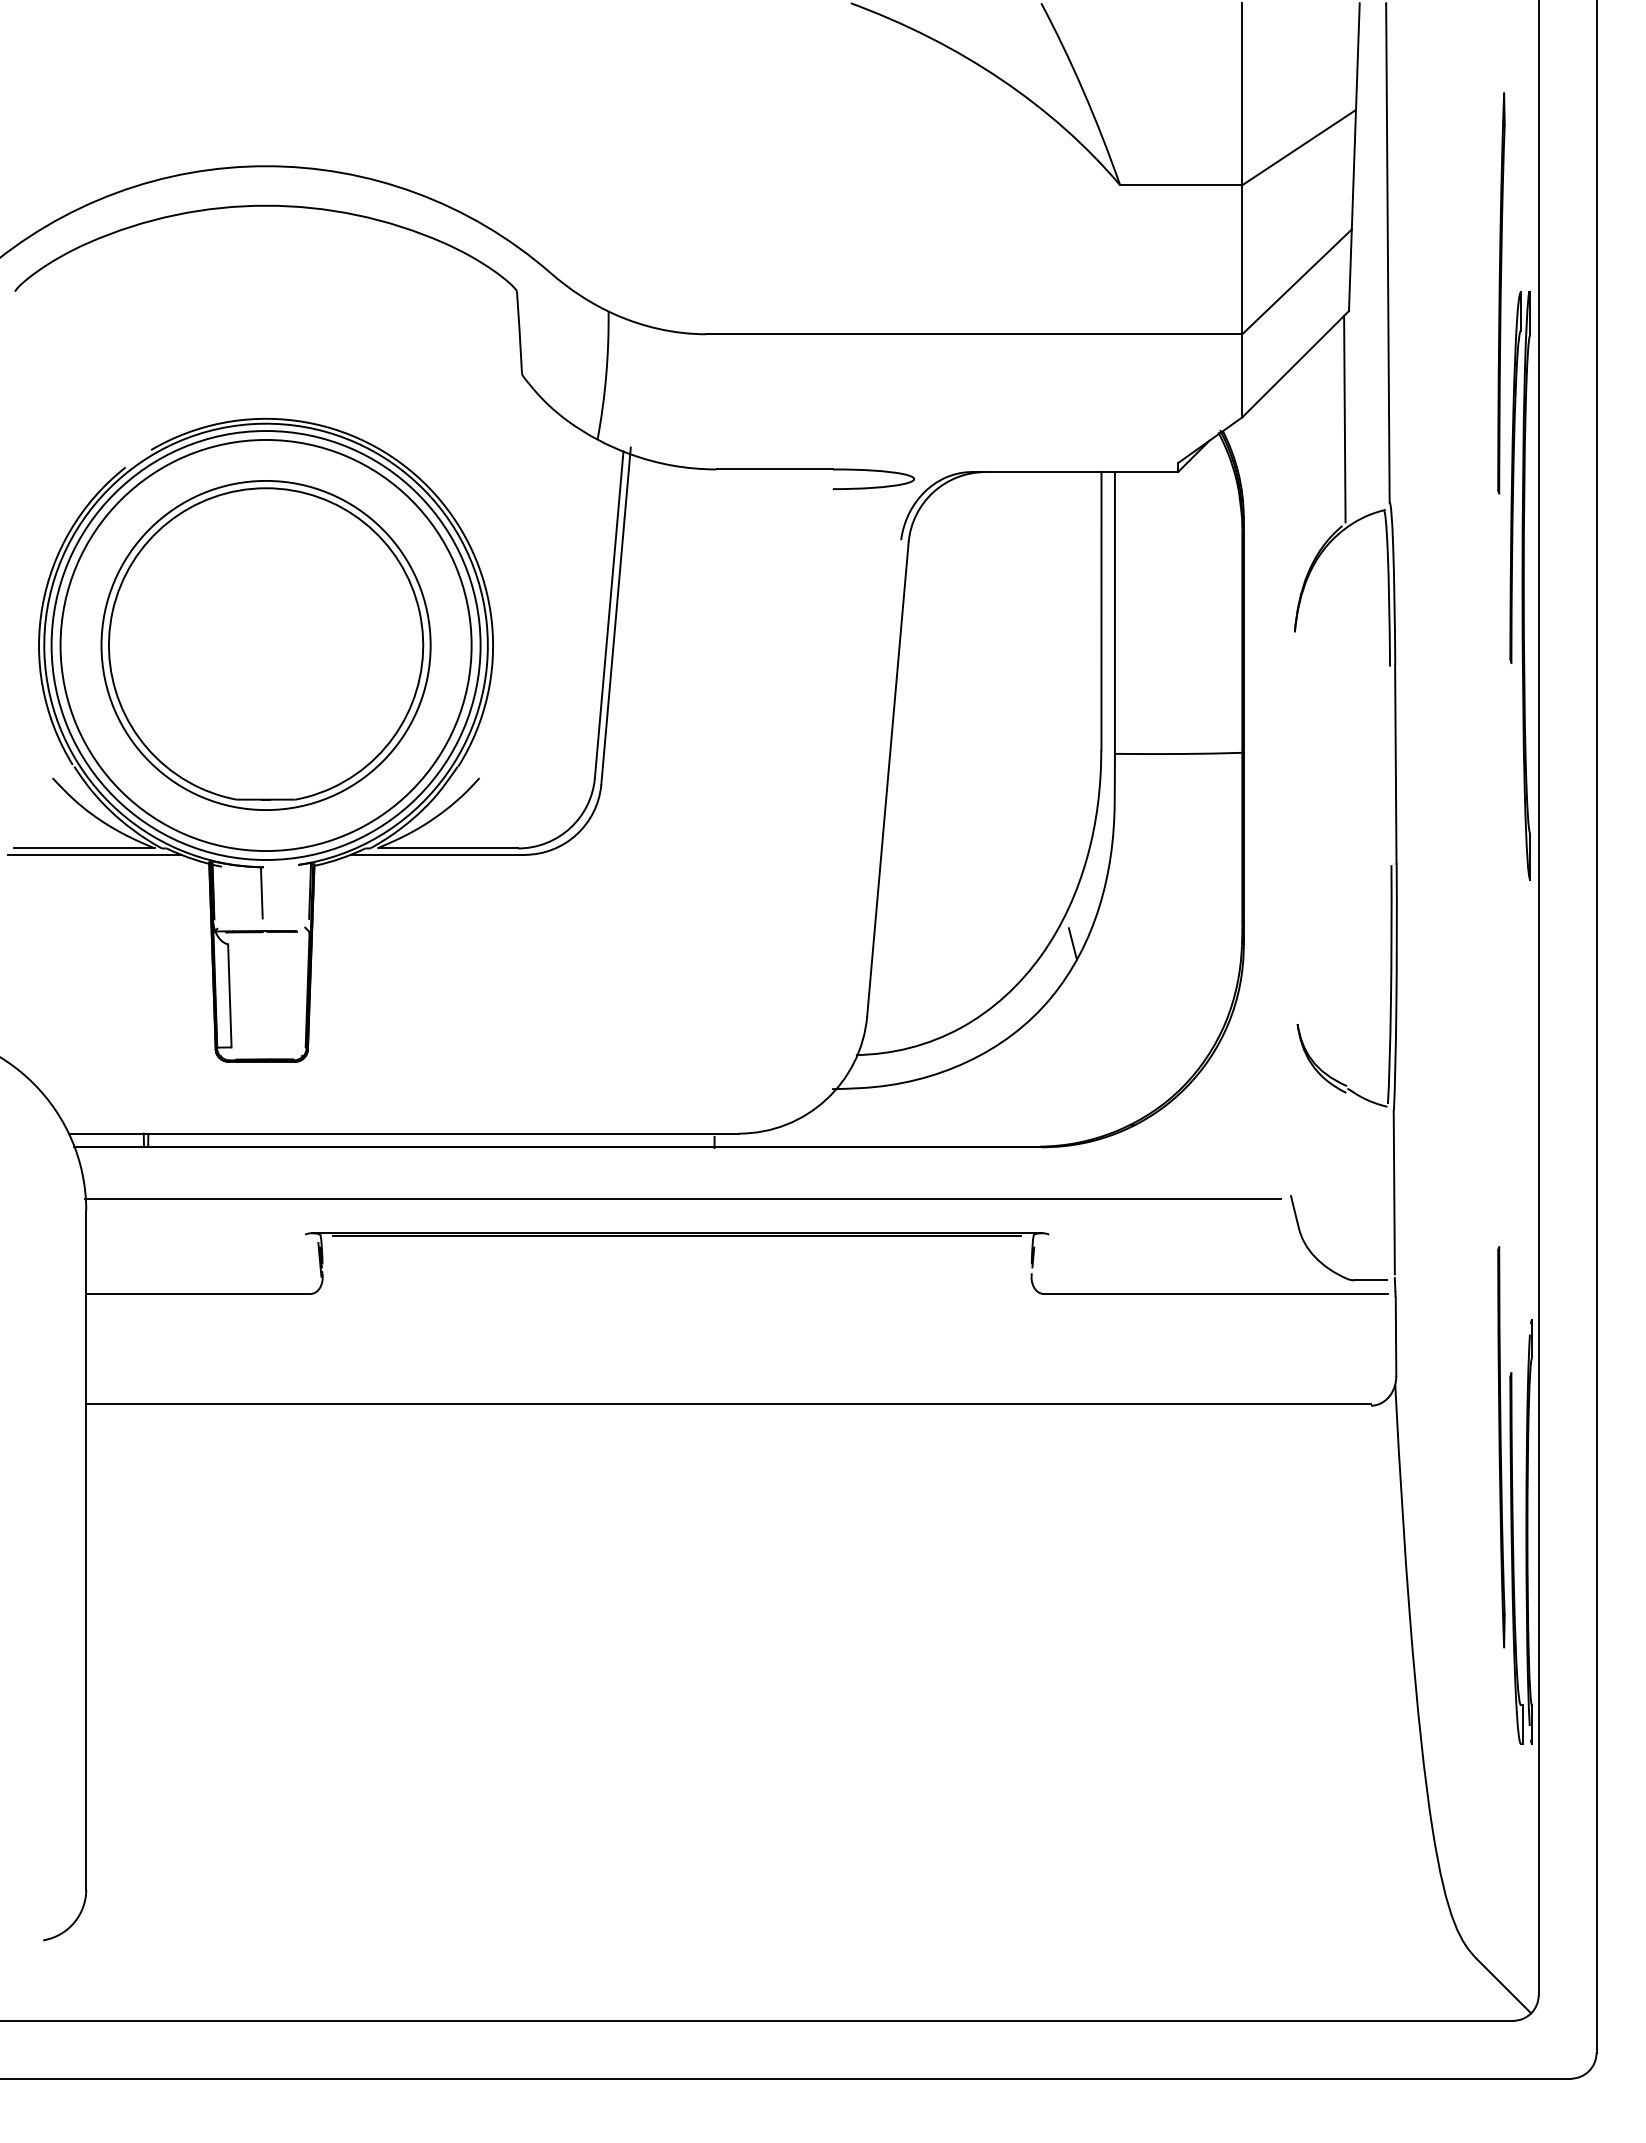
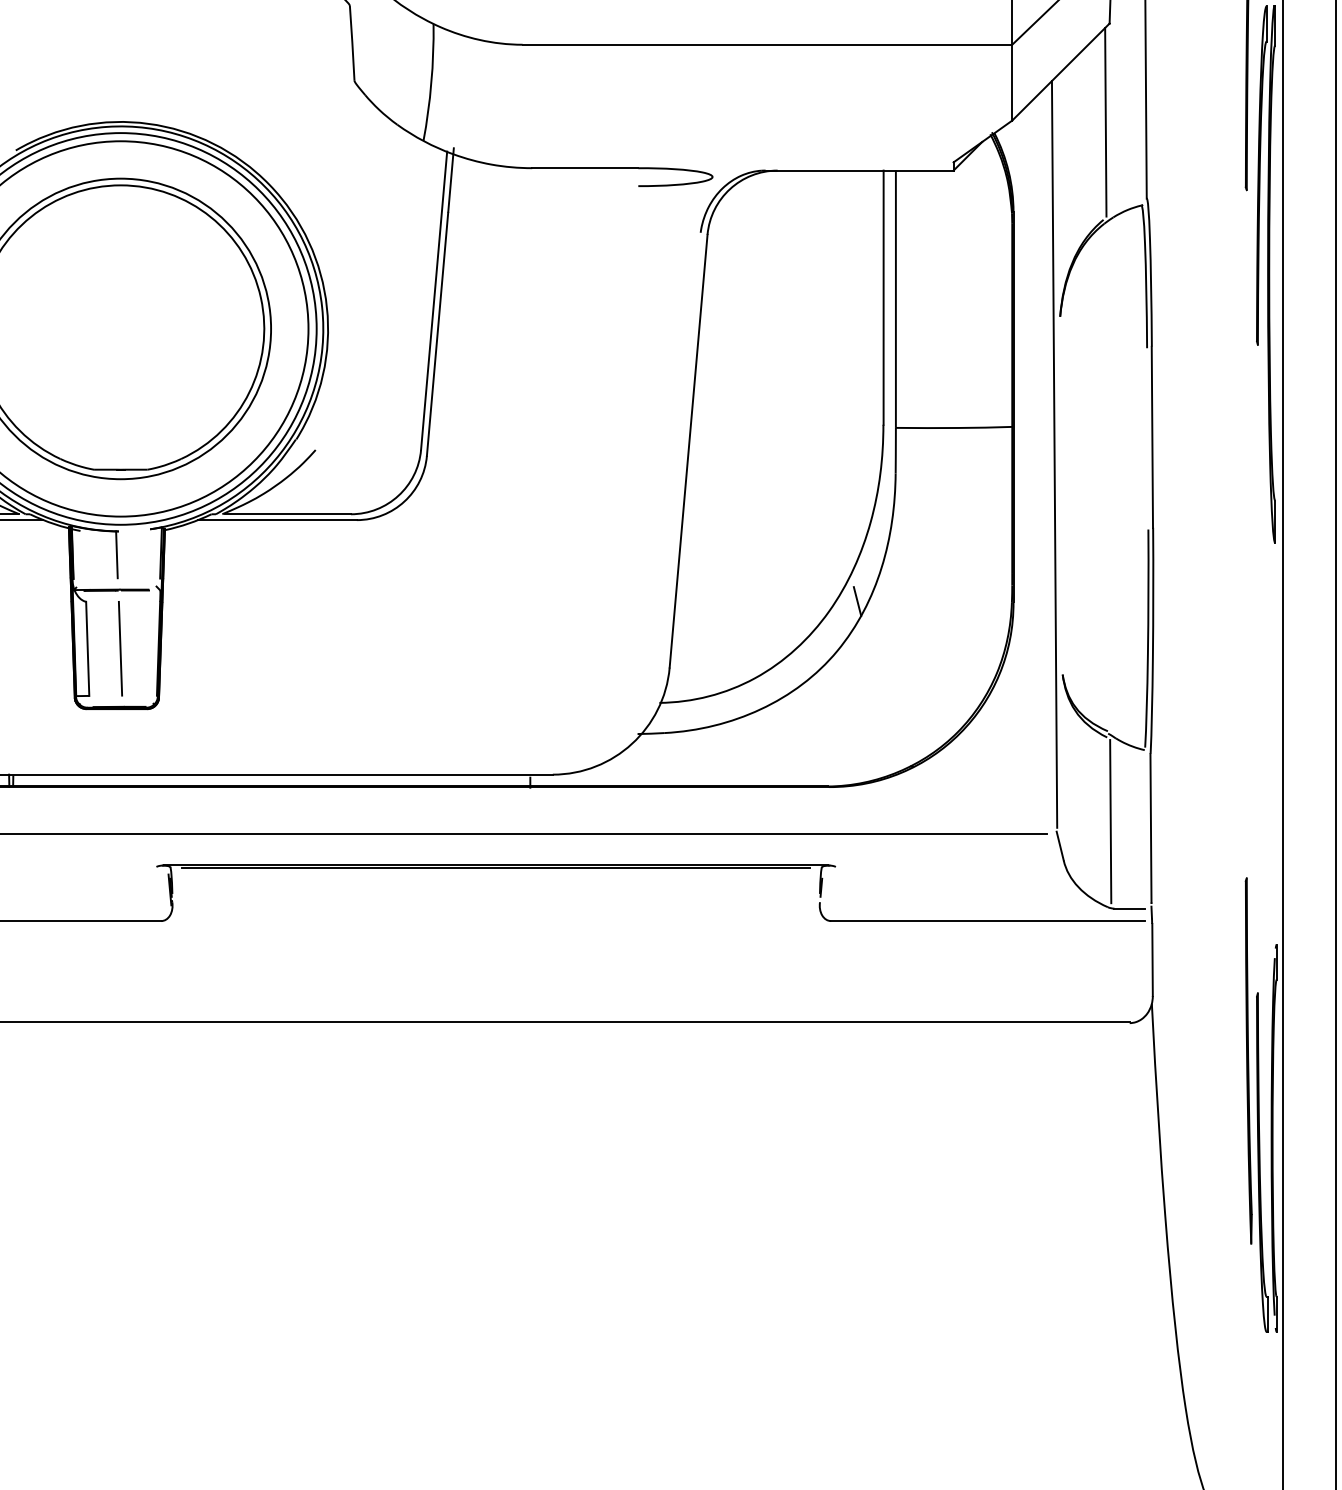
line: (1288, 782) -> (1054, 454), added
line: (265, 995) -> (120, 648), added
line: (1349, 1184) -> (1110, 821), added

